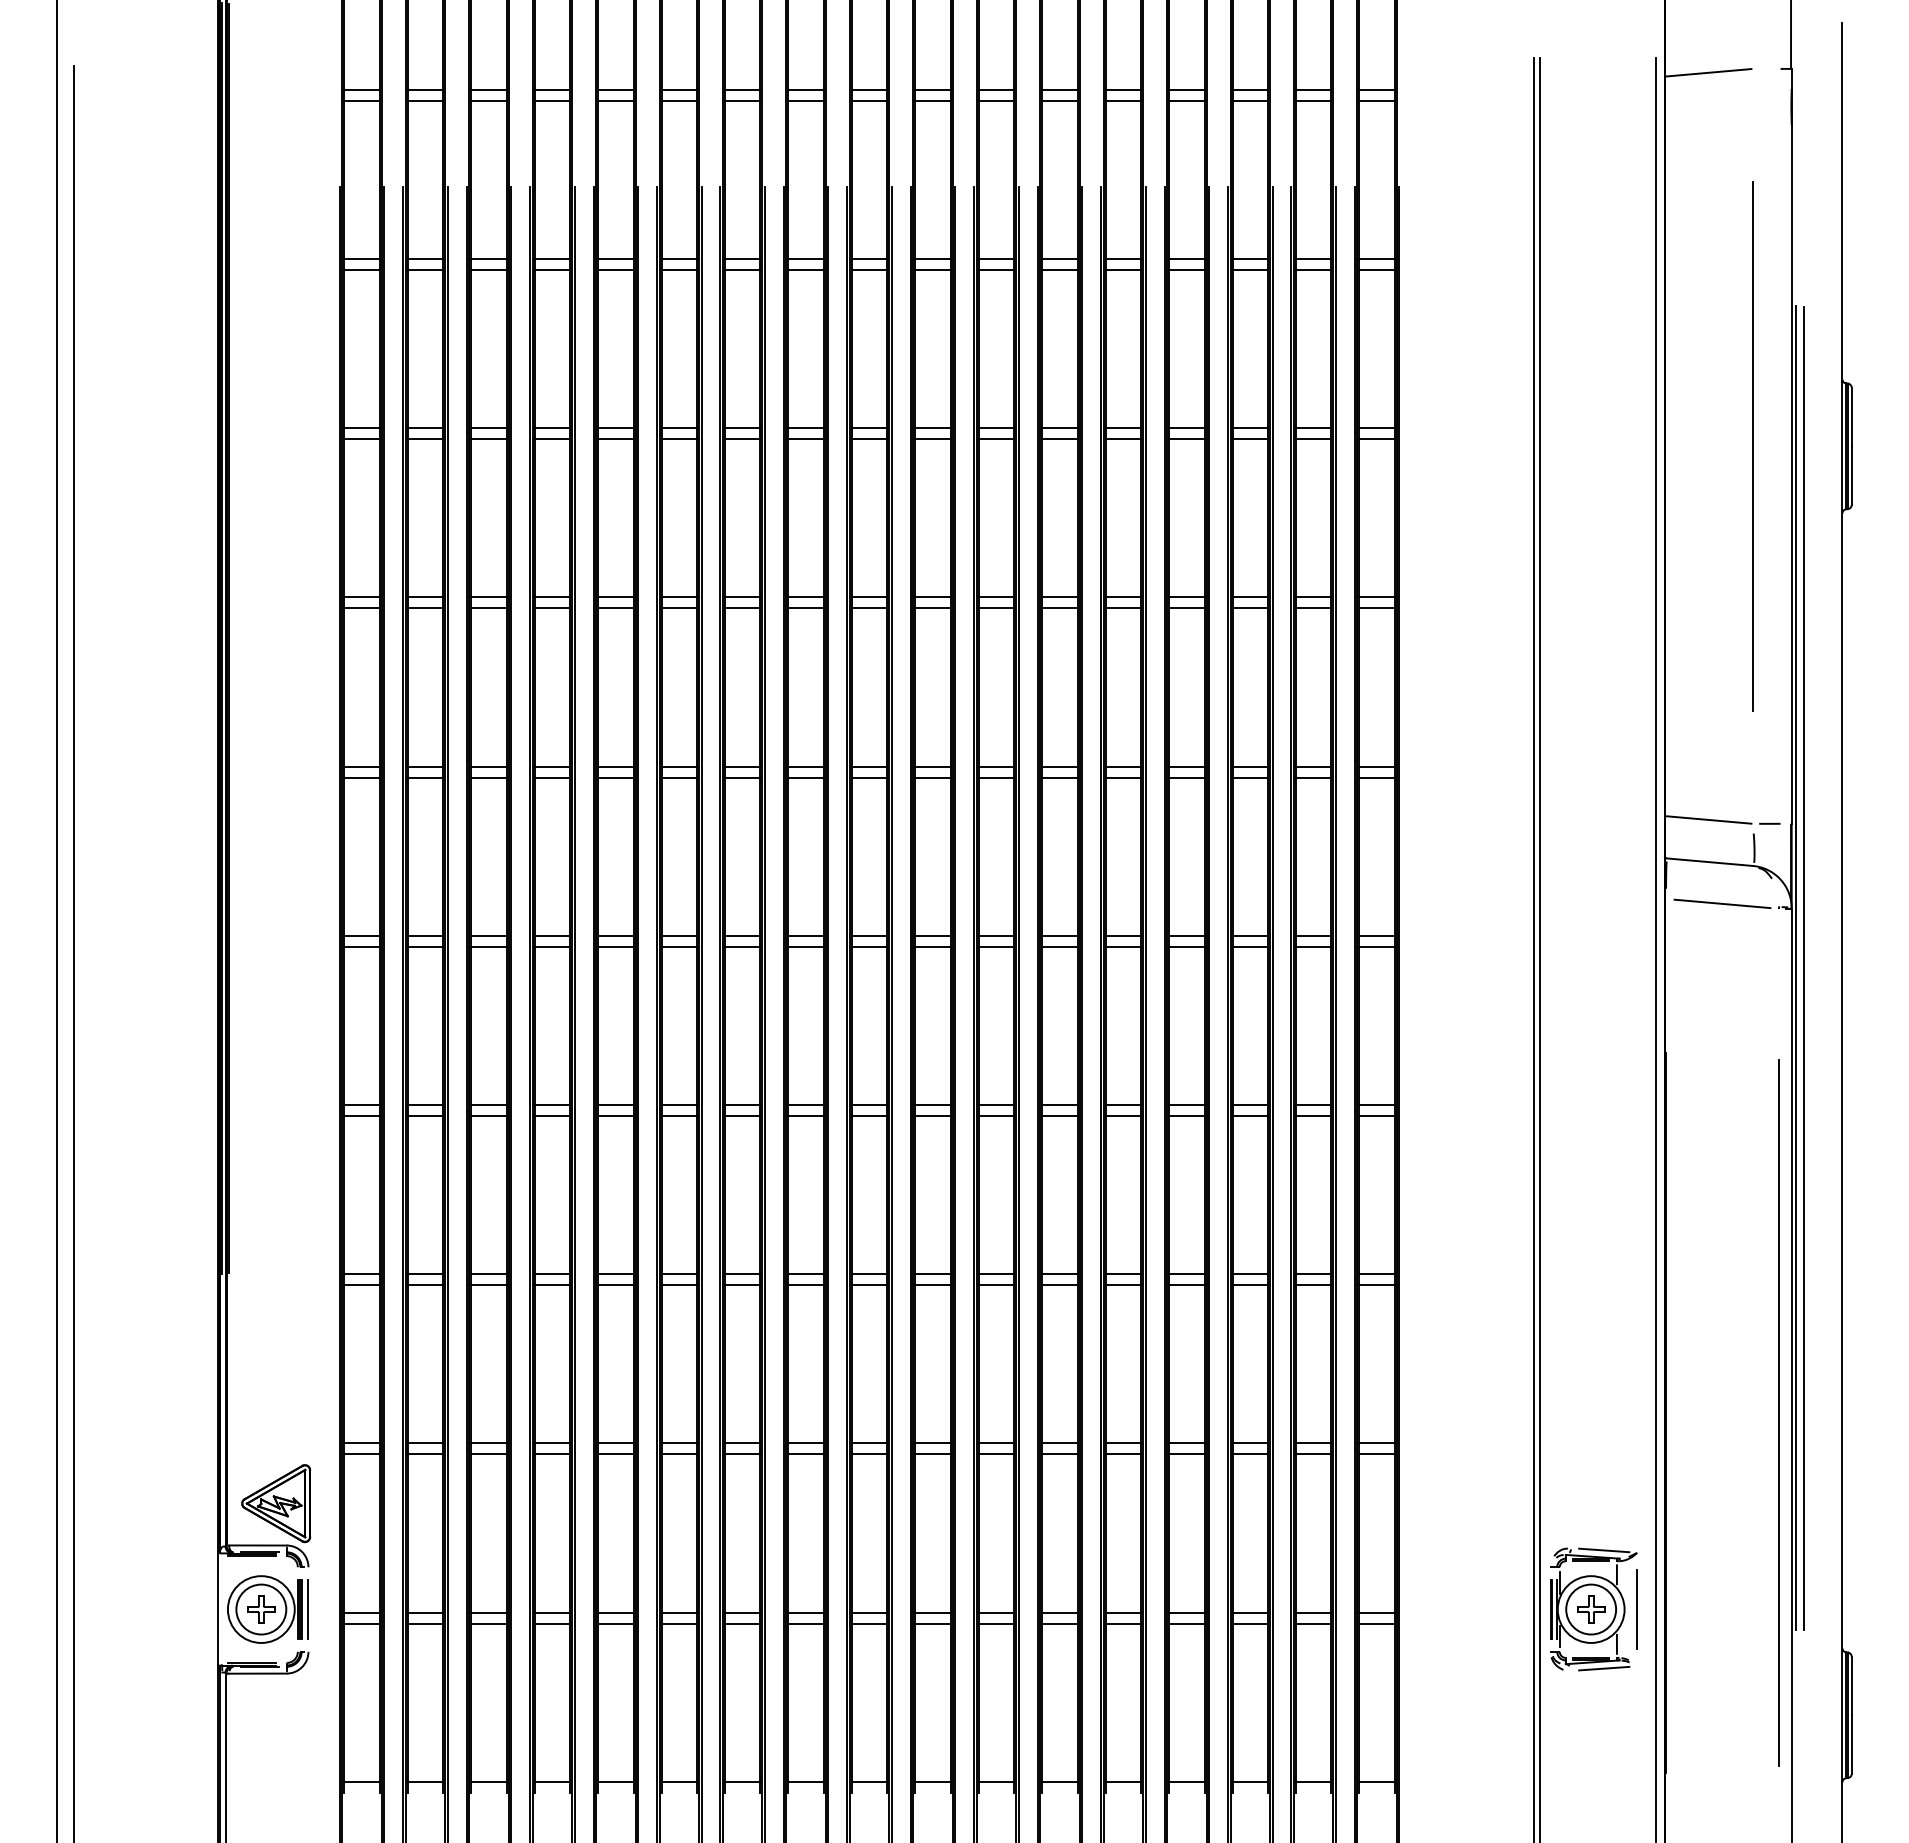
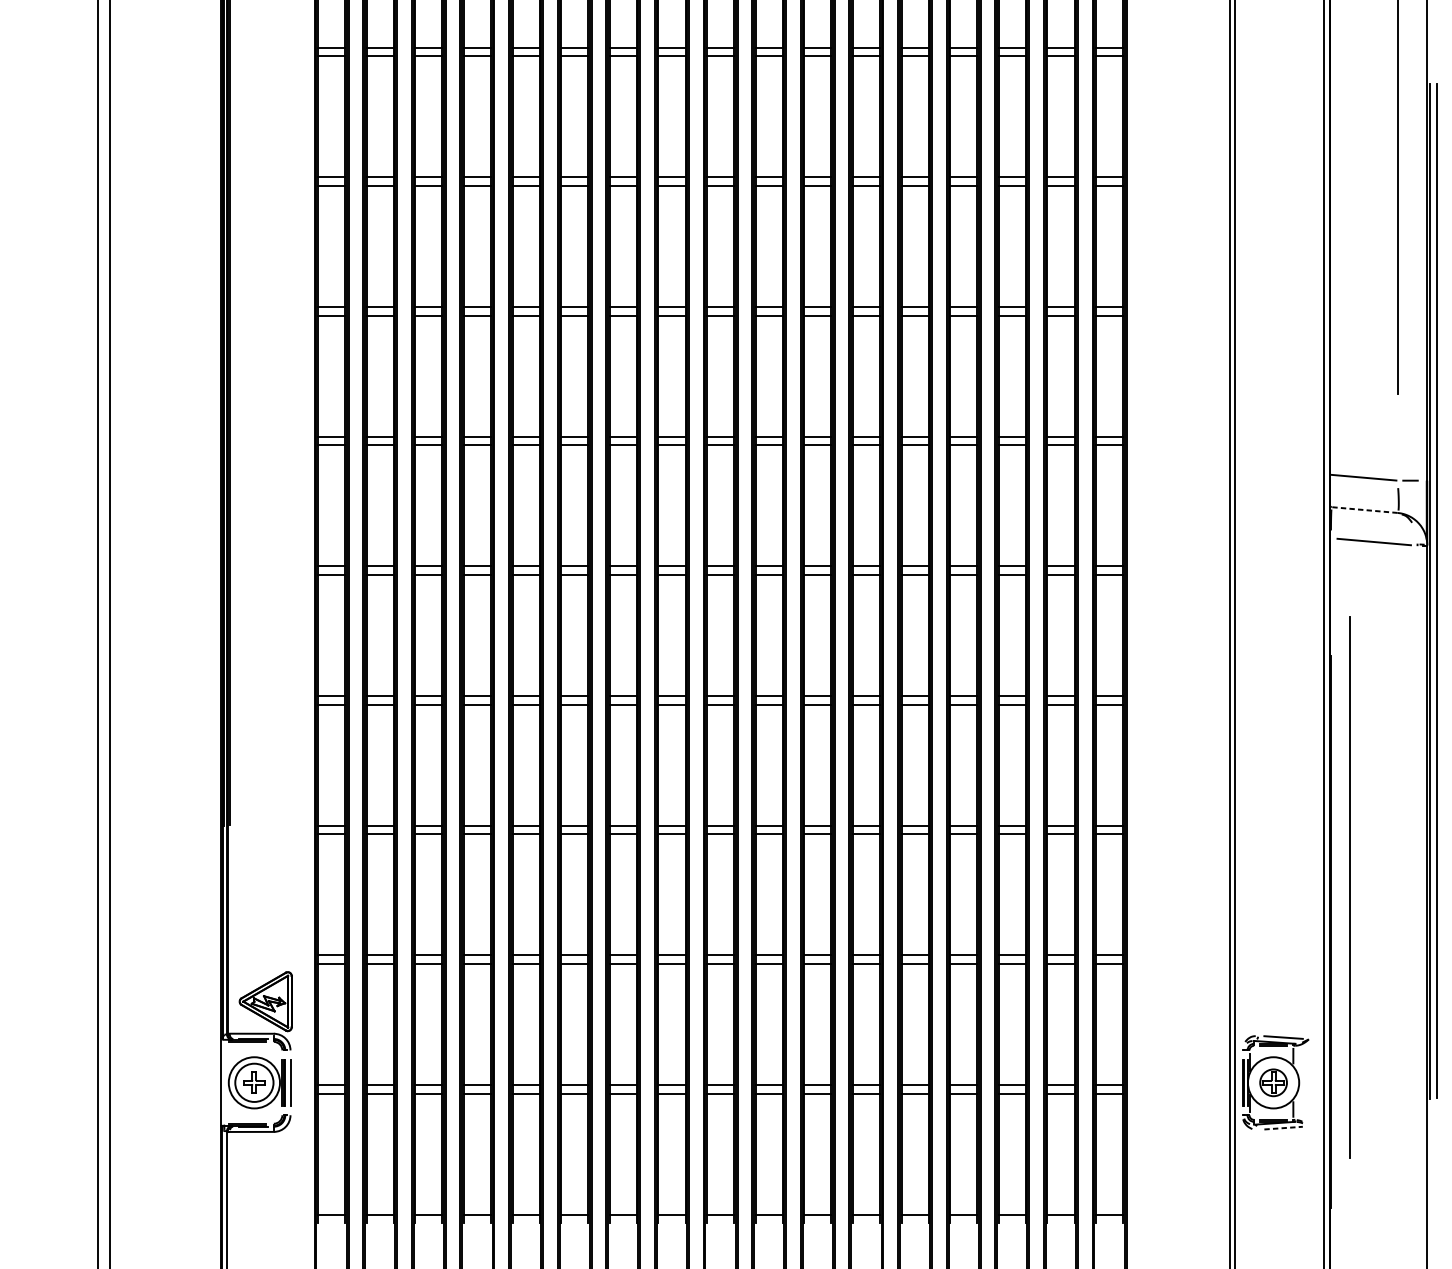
line: (1709, 862) -> (1364, 510), solid -> dashed
line: (1778, 1412) -> (1349, 887), moved
circle: (1591, 1609) -> (1273, 1082), size x0.7
line: (1637, 1609) -> (1309, 1082), removed
line: (1604, 1668) -> (1283, 1128), solid -> dashed

